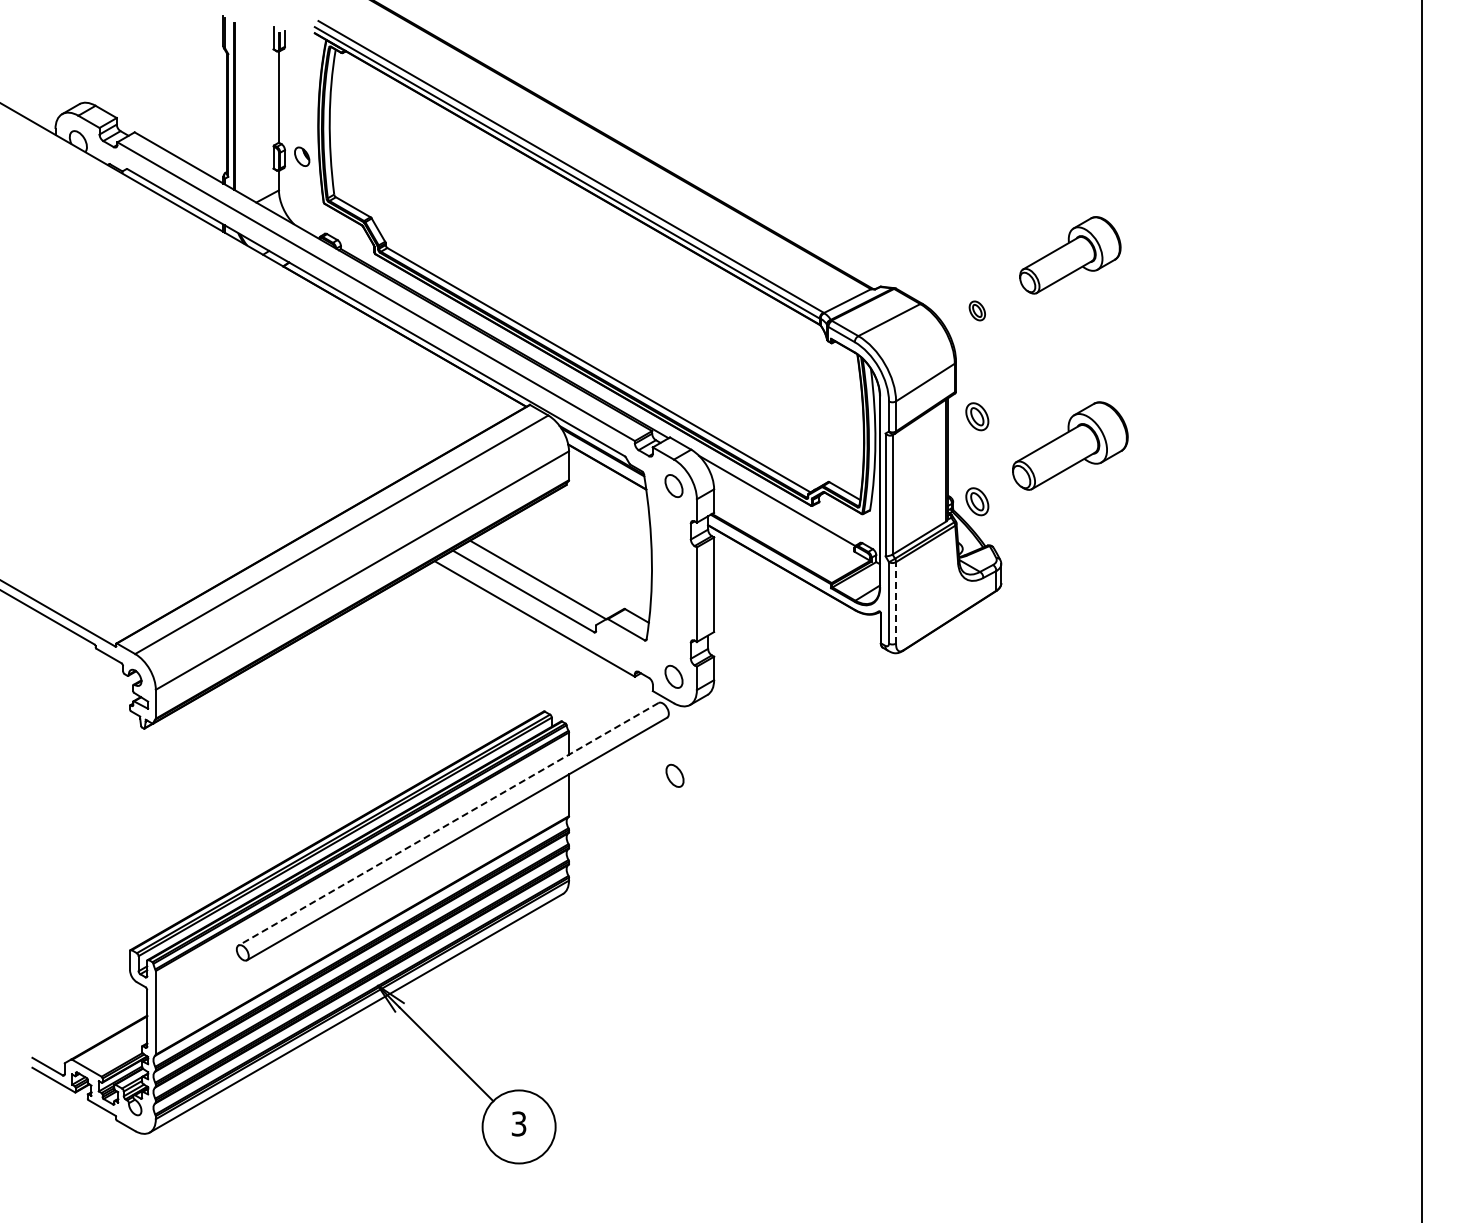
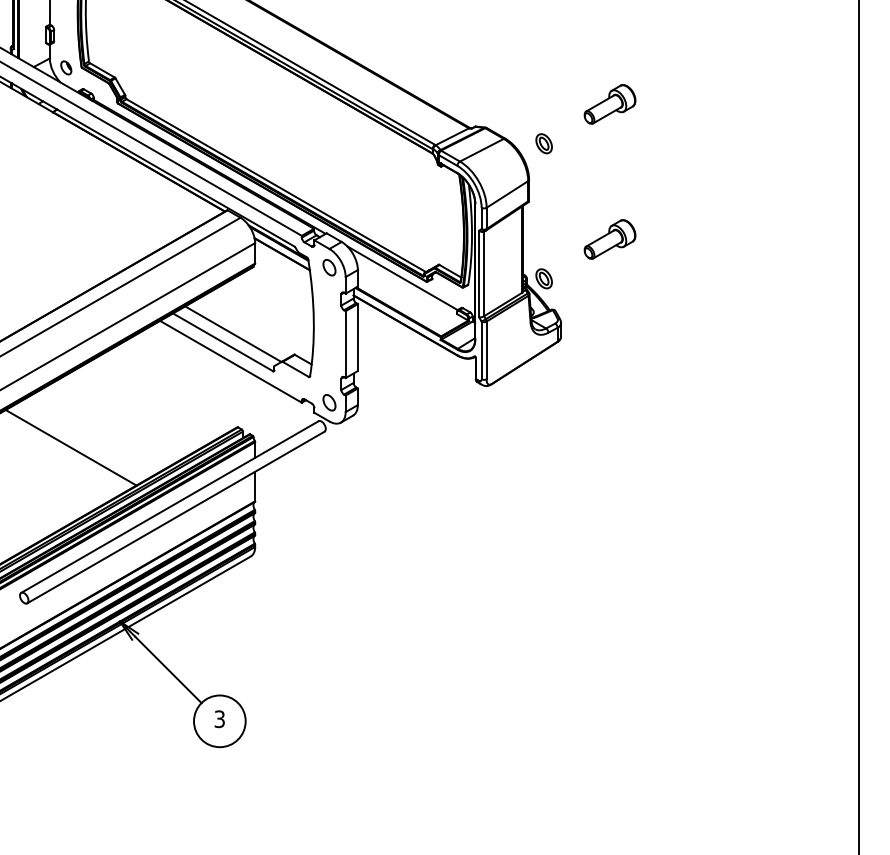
part: (302, 156) -> (66, 67), moved
part: (1070, 255) -> (610, 104), size x0.71
part: (977, 310) -> (544, 143), size x1.43
part: (977, 416) -> (544, 218), removed
part: (1070, 446) -> (610, 239), size x0.62
line: (896, 602) -> (486, 350), dashed -> solid
line: (308, 740) -> (70, 447), added
part: (674, 775) -> (329, 472), removed
line: (448, 824) -> (169, 507), dashed -> solid

